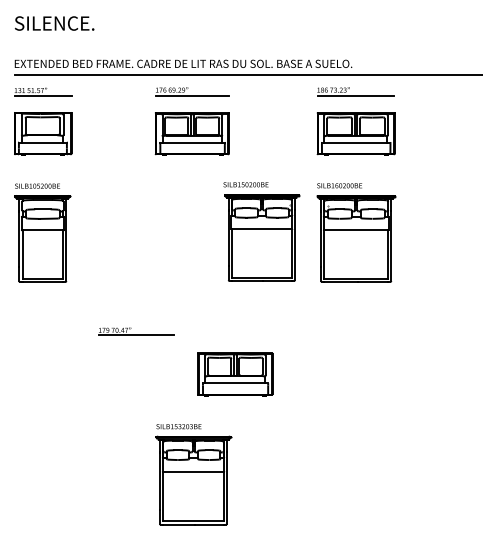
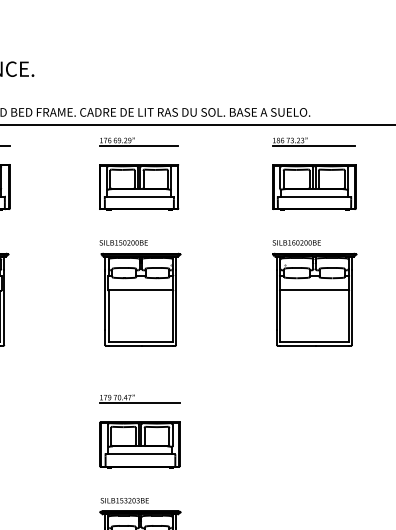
part: (261, 231) -> (140, 292), moved
part: (136, 331) -> (140, 398), moved
part: (235, 374) -> (140, 444), moved

